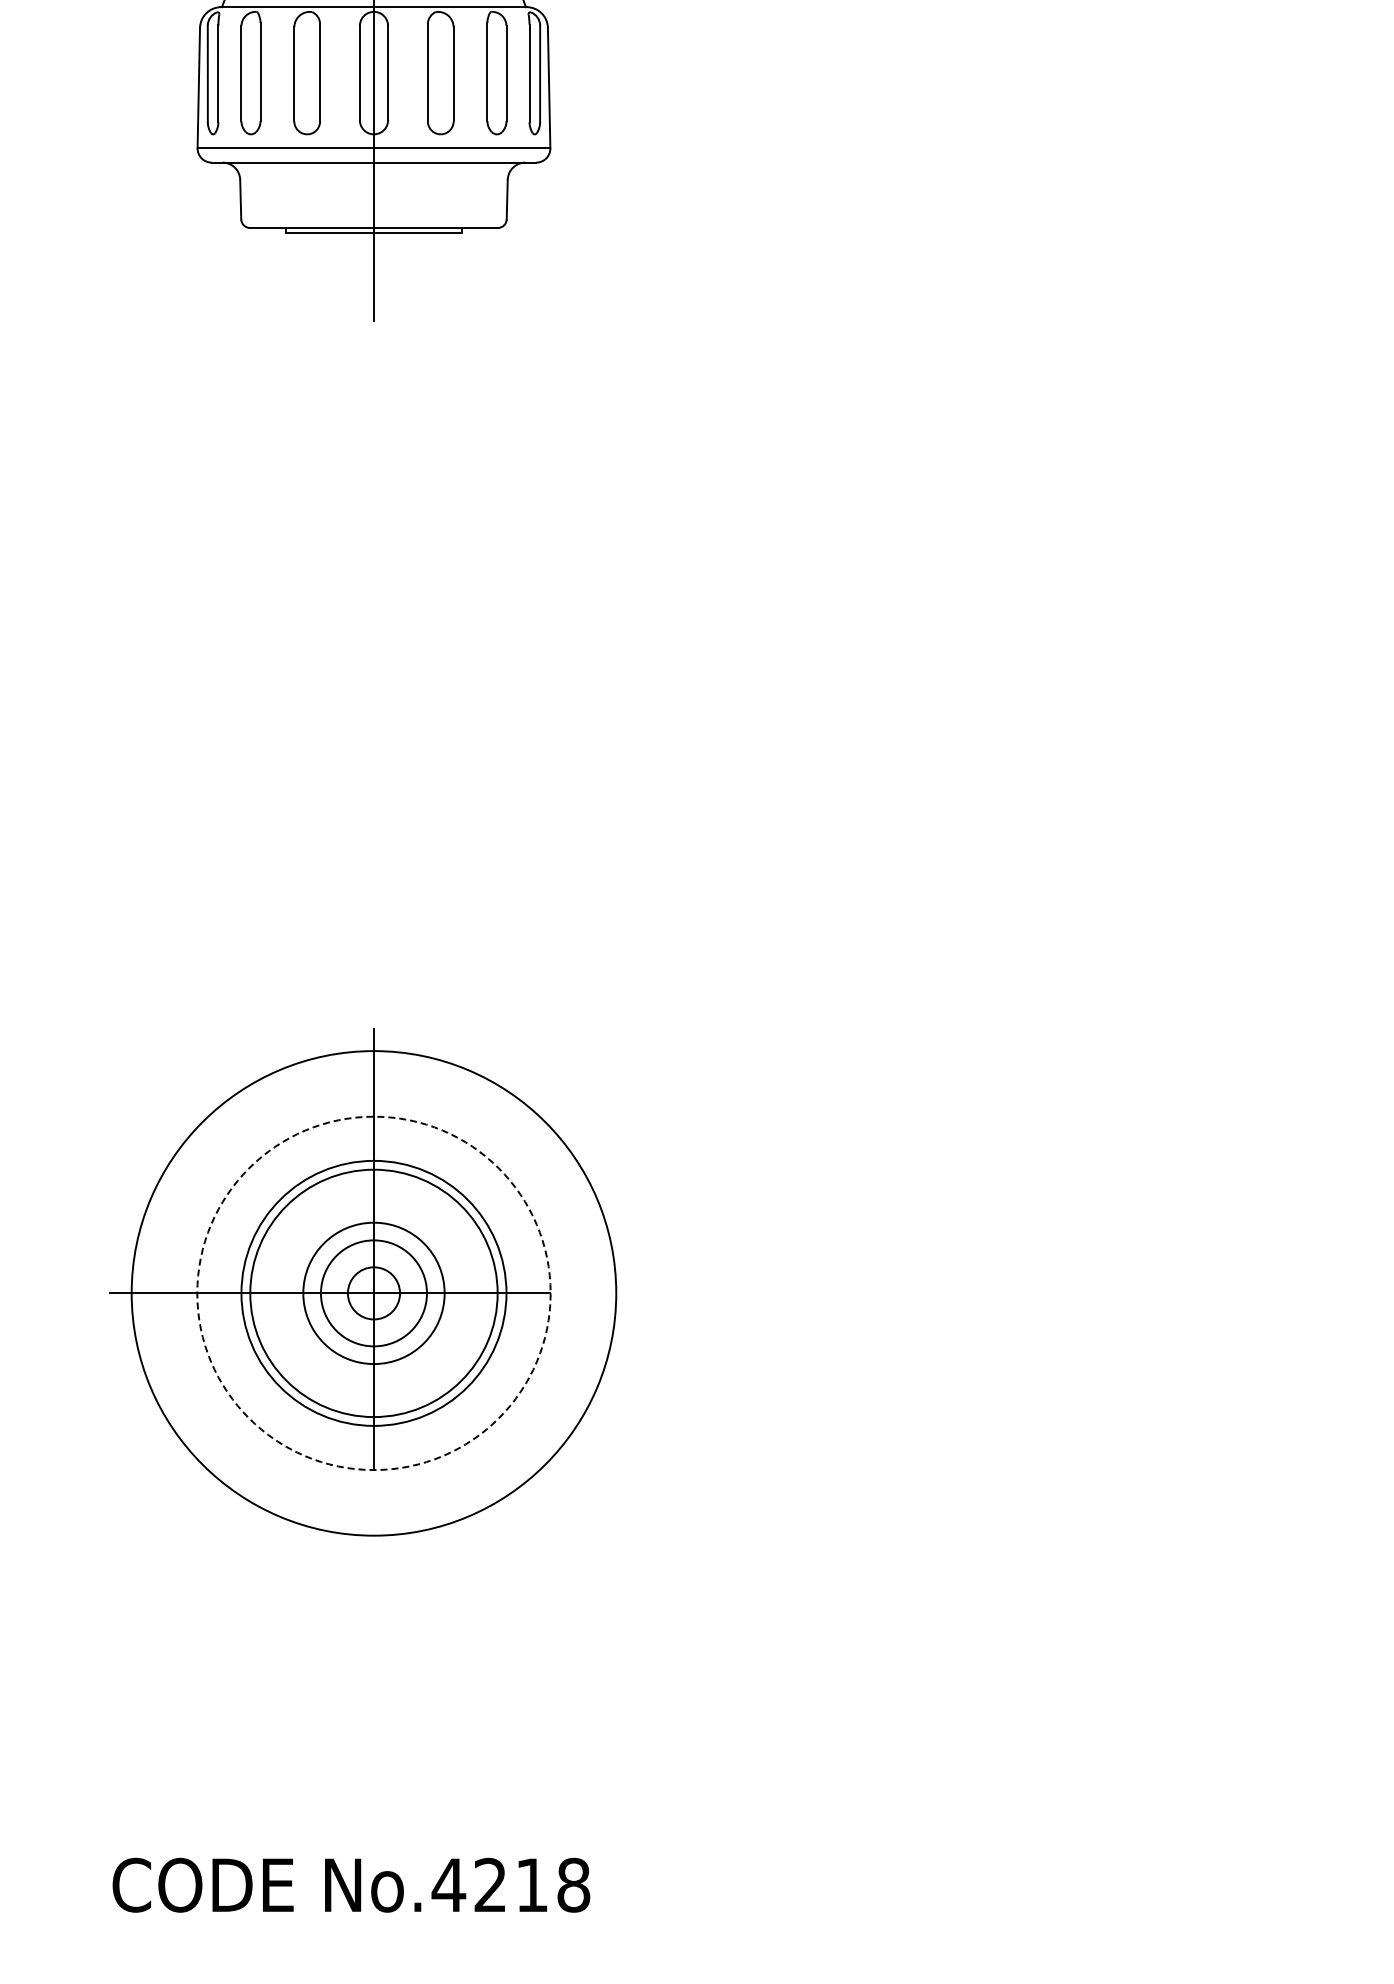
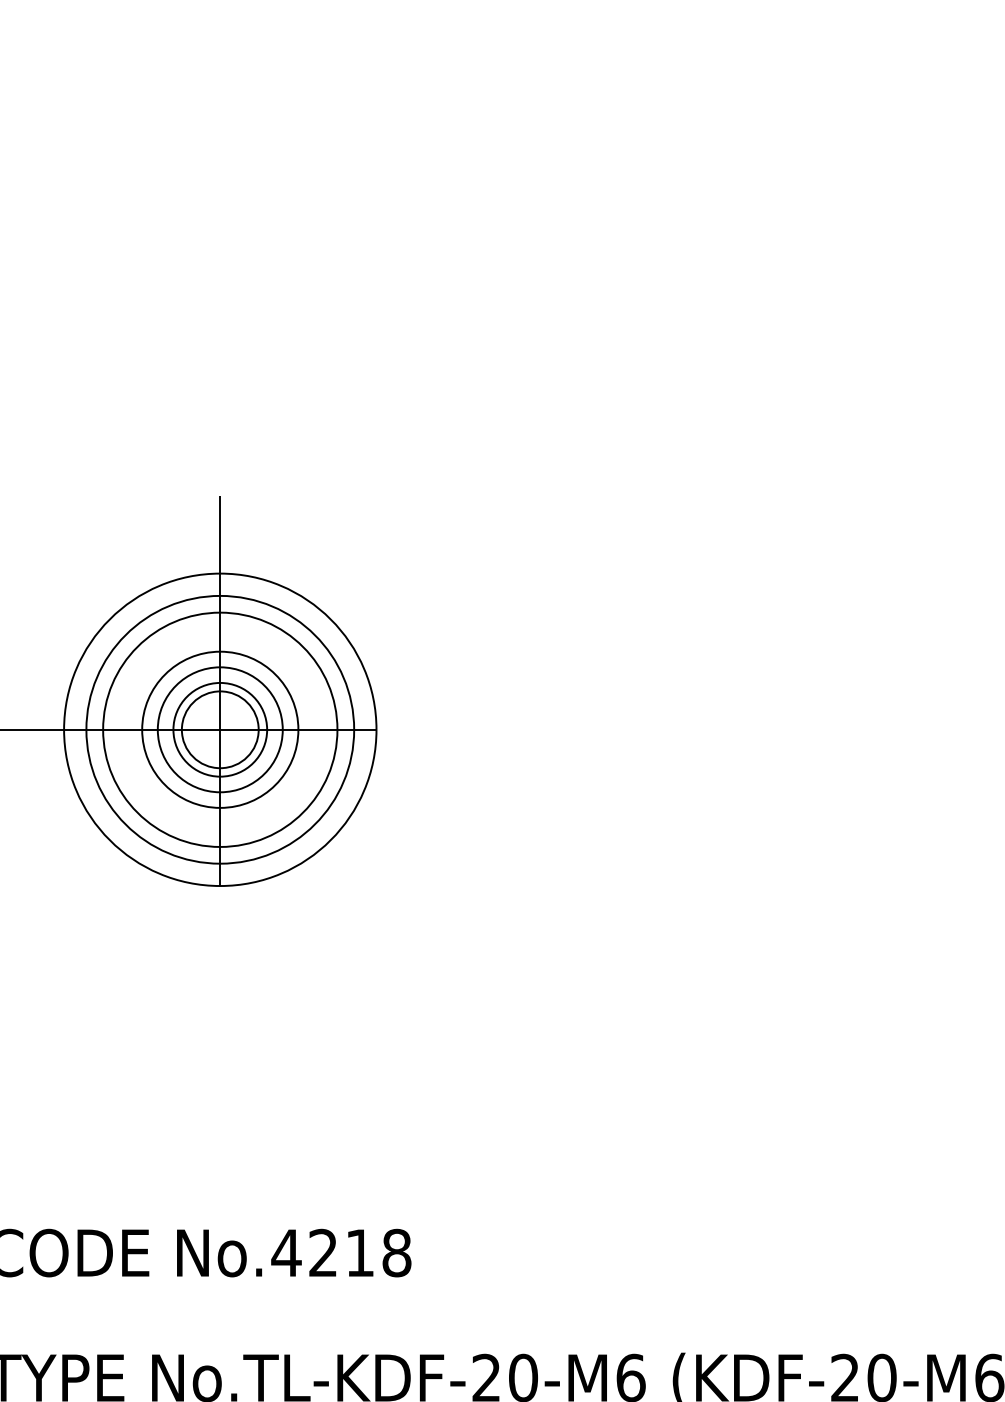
circle: (373, 1292) -> (219, 729), size x0.62
circle: (373, 1292) -> (219, 729), size x1.67
circle: (373, 1293) -> (219, 729), dashed -> solid
circle: (373, 1293) -> (219, 729), size x0.71

